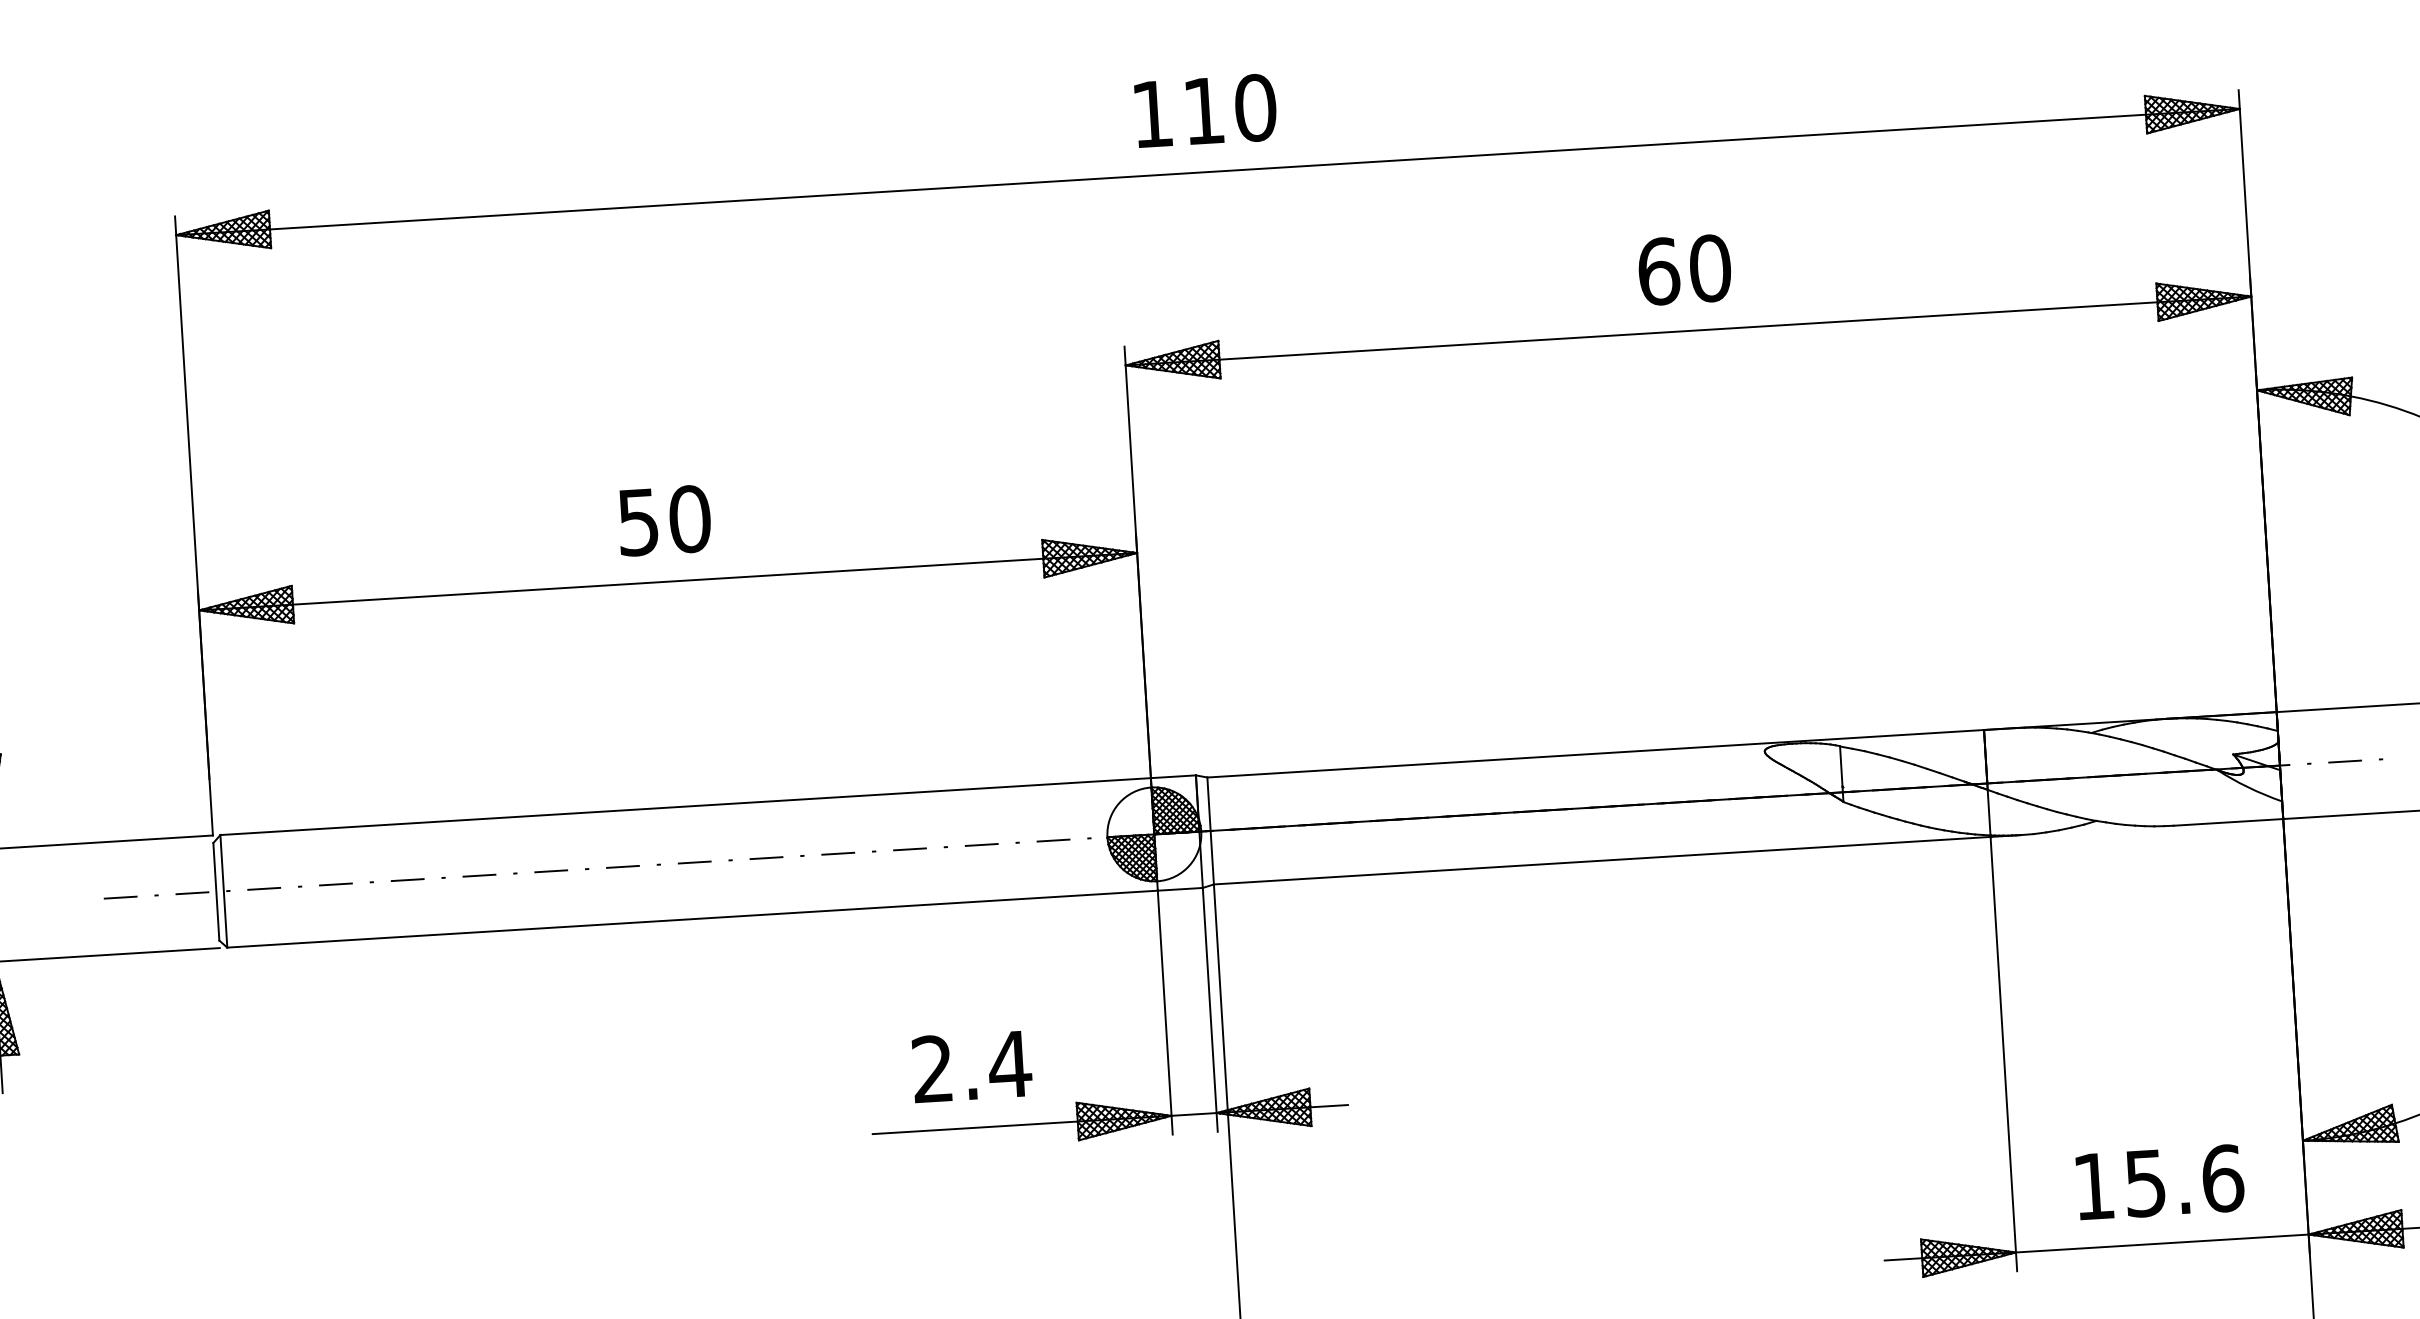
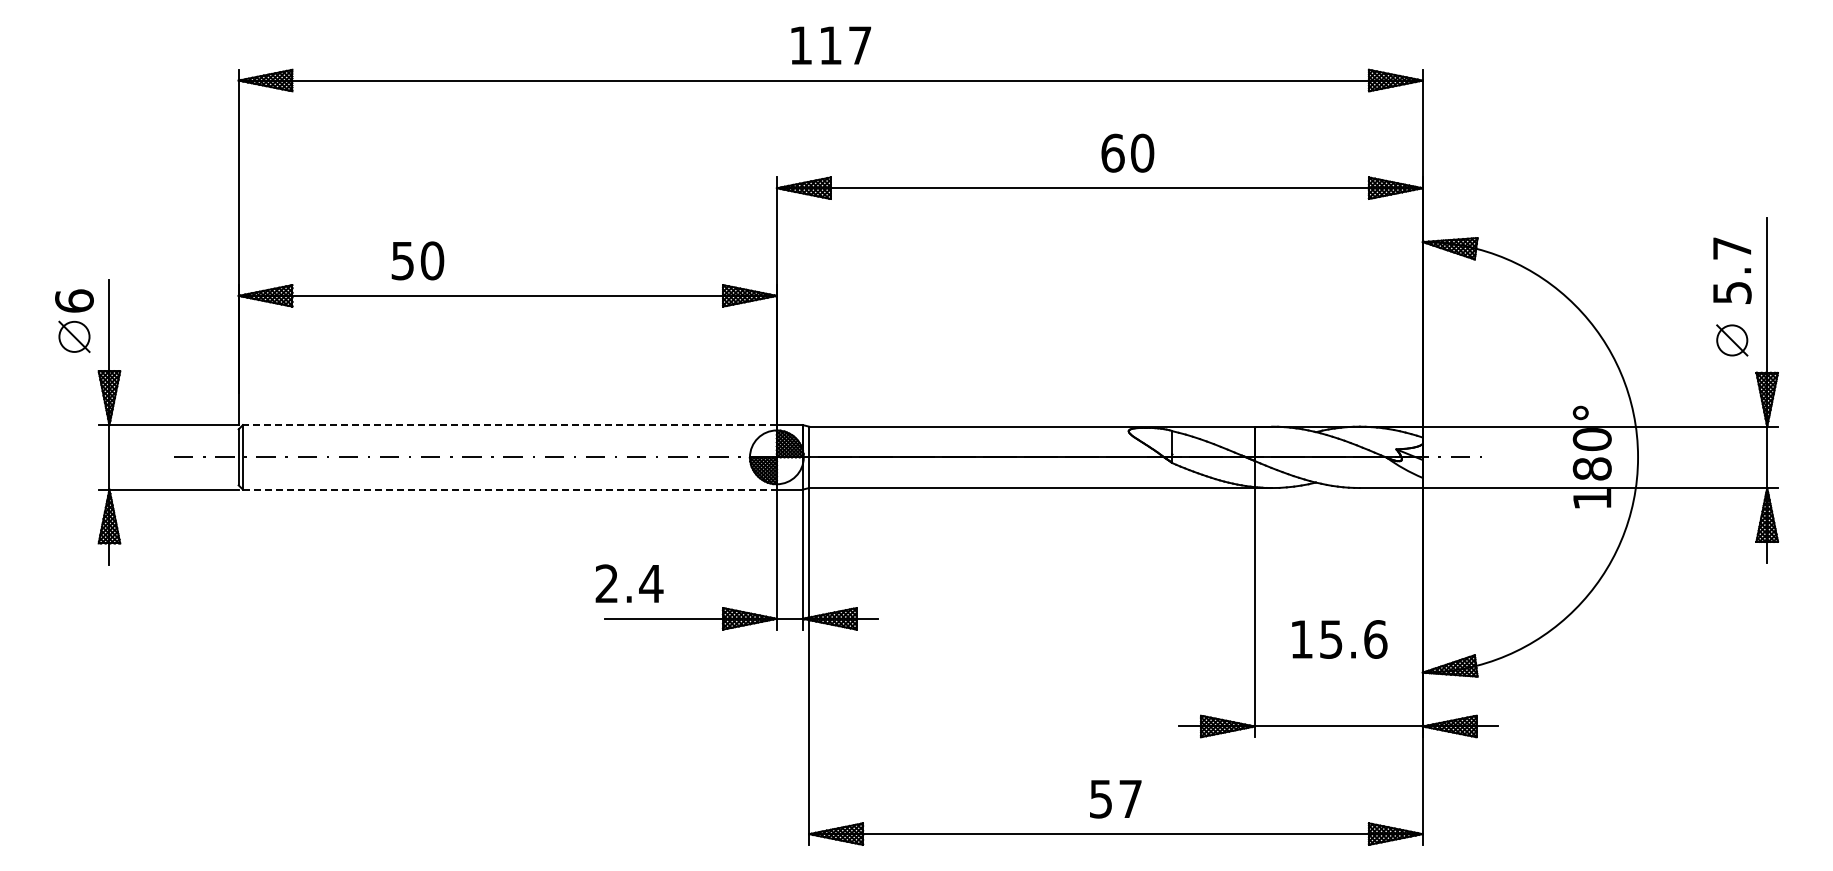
text: (1254, 107) -> (859, 45), 110 -> 117
text: (1684, 268) -> (1127, 152), moved
text: (663, 520) -> (417, 260), moved
line: (684, 807) -> (509, 425), solid -> dashed
line: (691, 918) -> (509, 489), solid -> dashed
text: (971, 1066) -> (629, 583), moved
text: (2159, 1182) -> (1339, 639), moved

